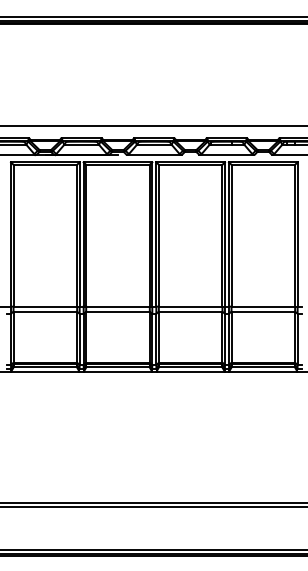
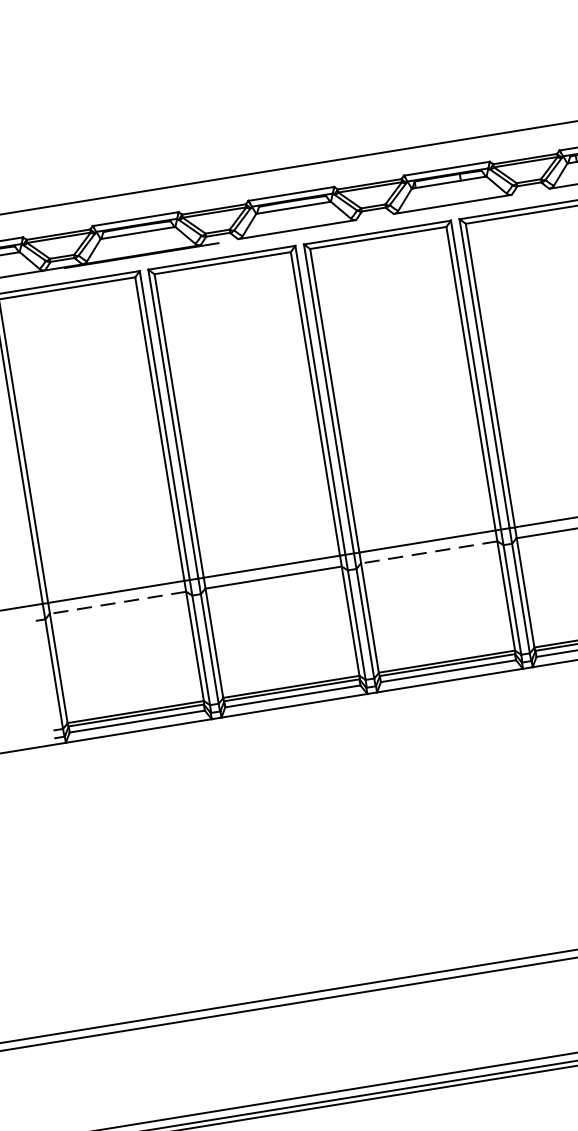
line: (45, 311) -> (118, 602), solid -> dashed
line: (190, 311) -> (428, 552), solid -> dashed

